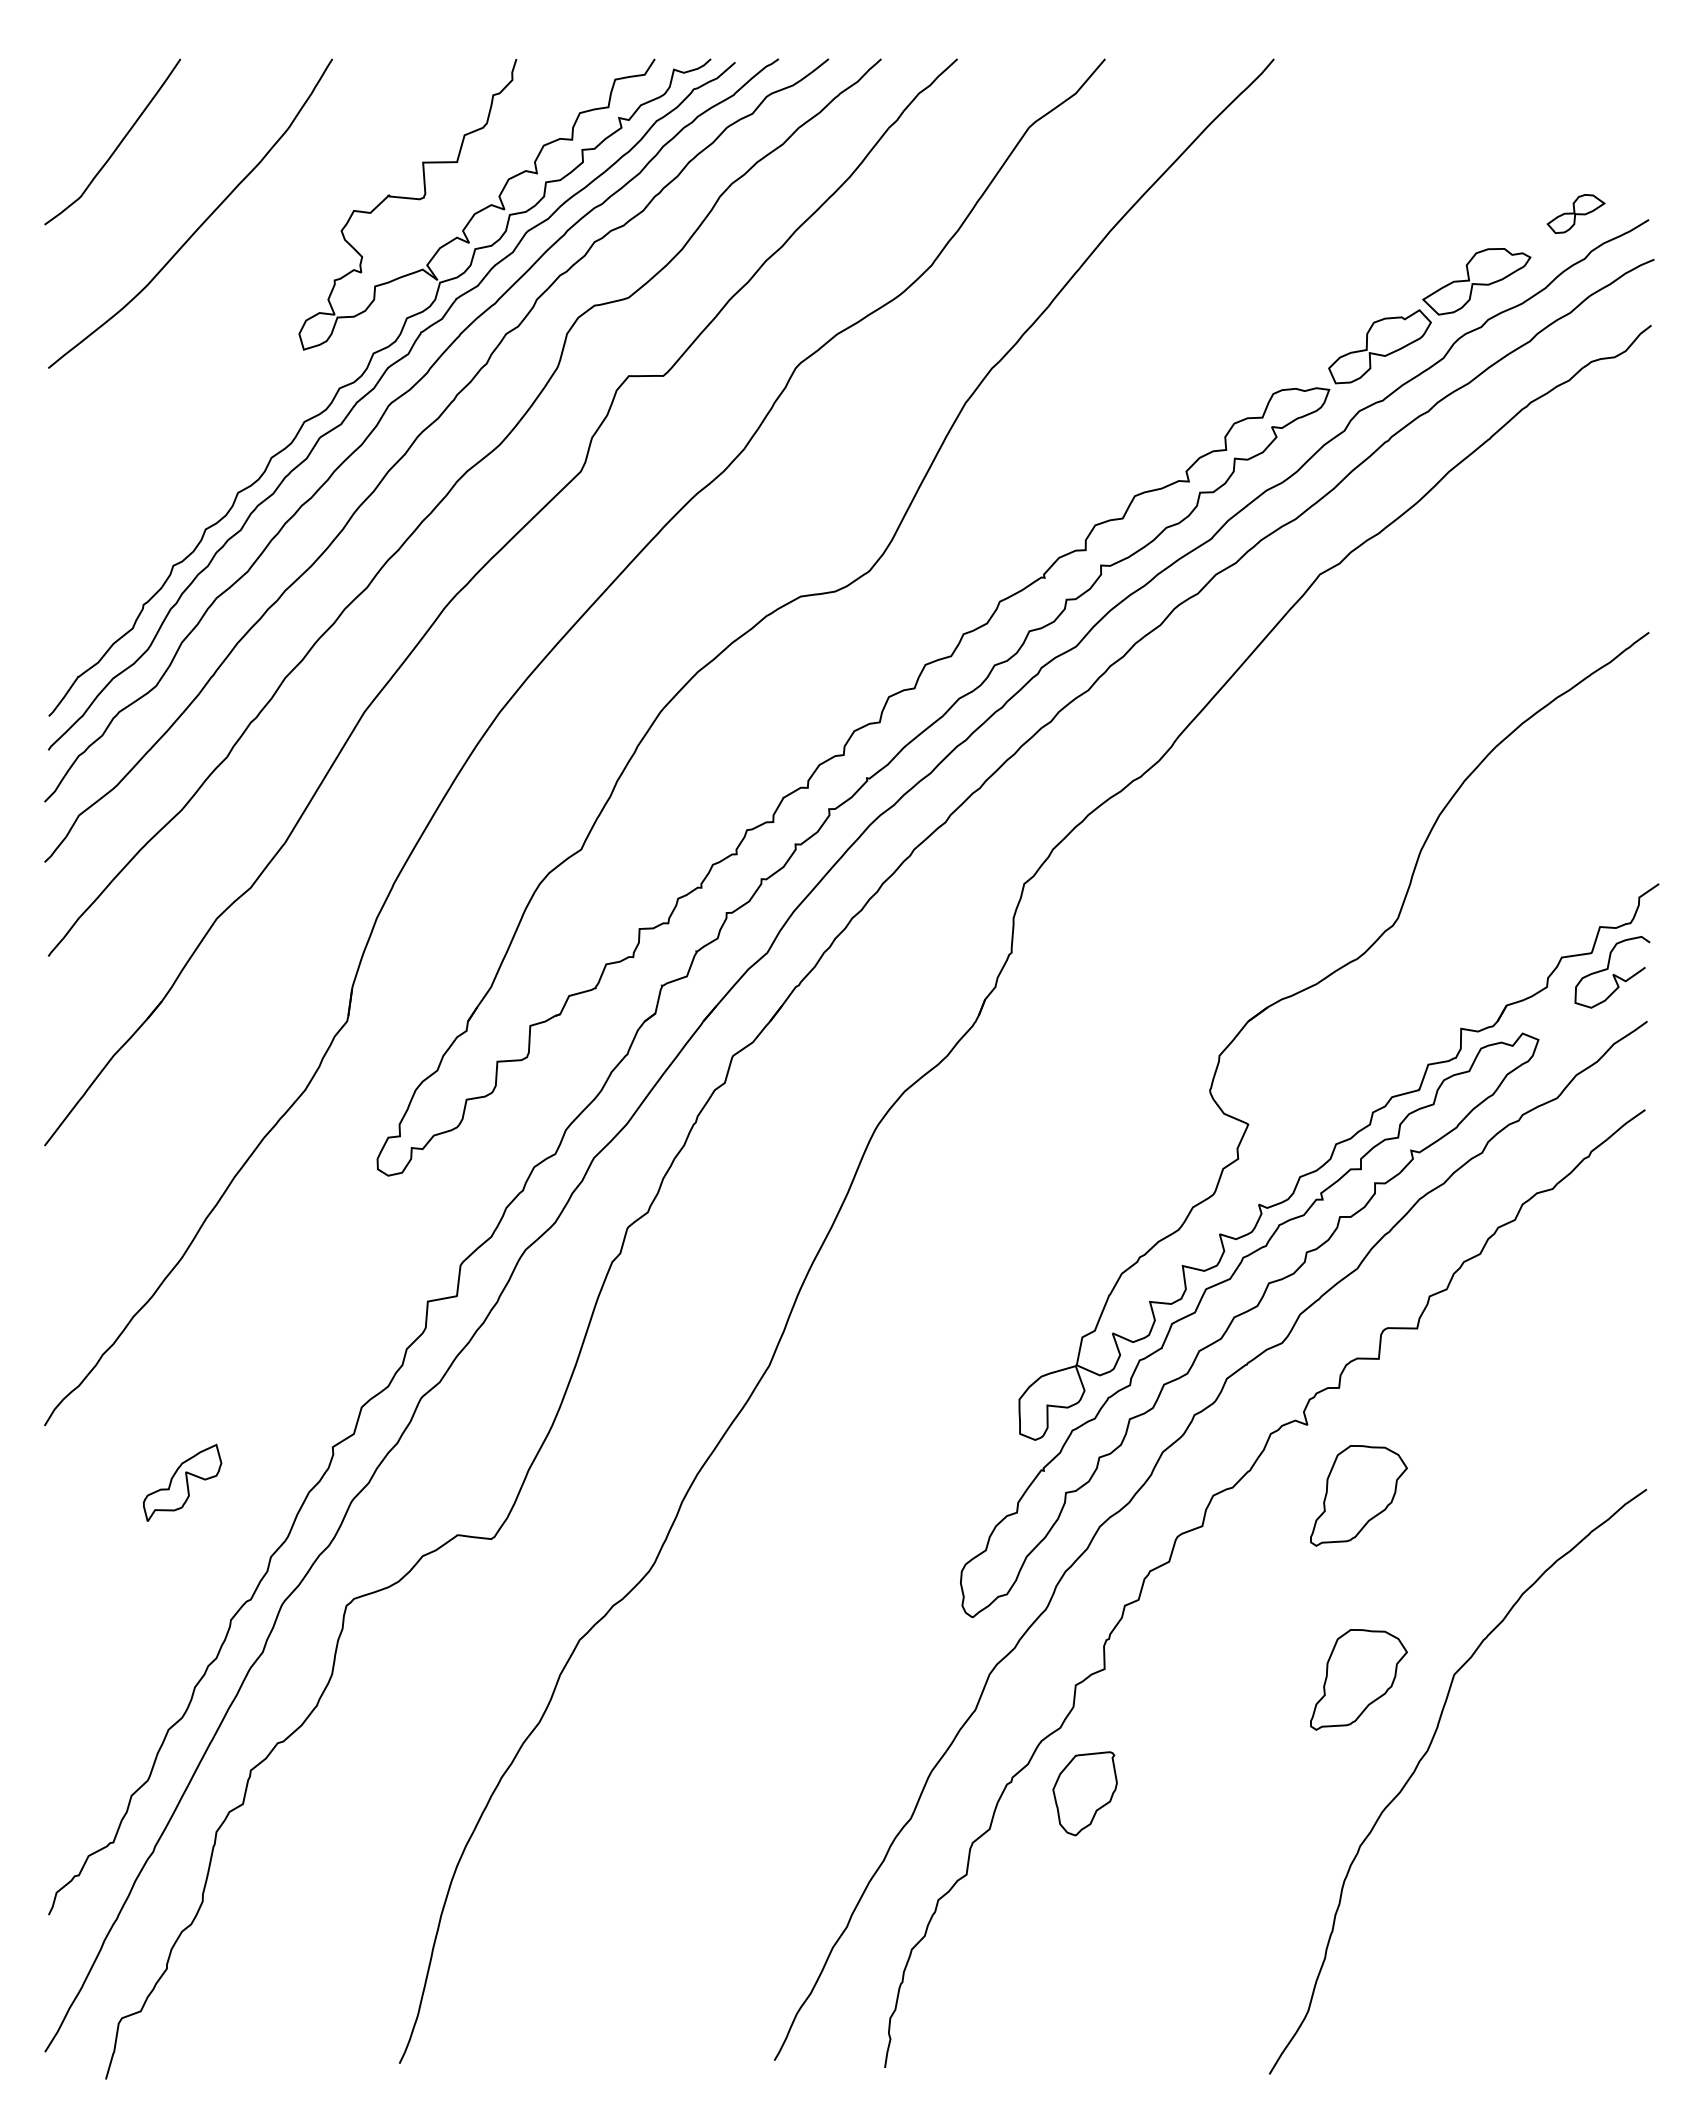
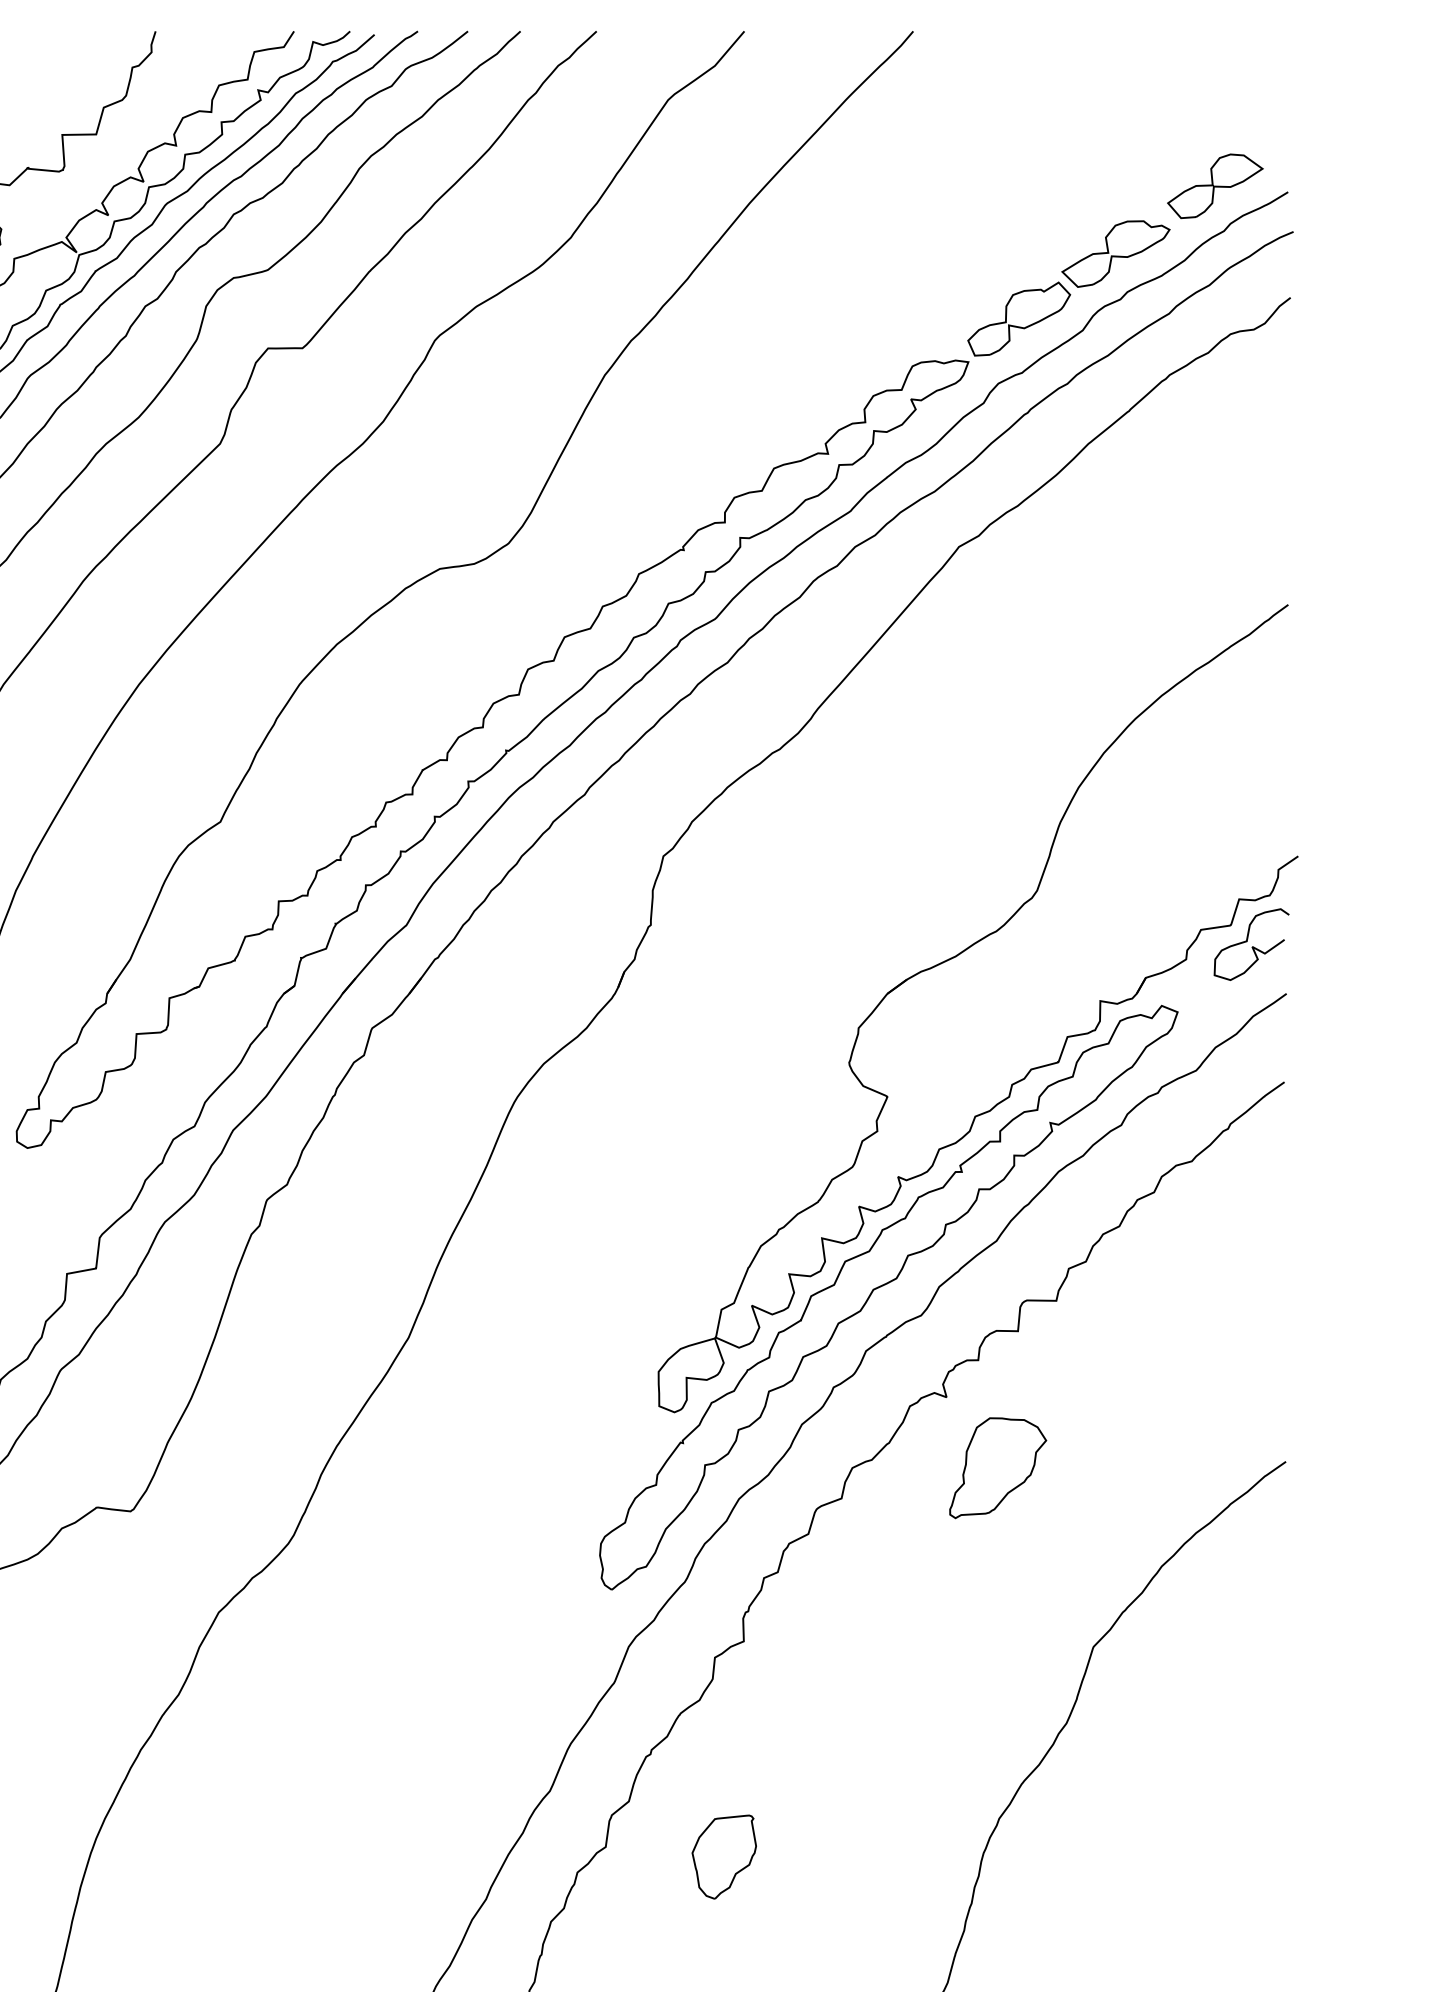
part: (1575, 213) -> (1214, 185), size x1.67
part: (1358, 1679) -> (997, 1651), removed
part: (1084, 1793) -> (723, 1856), moved

